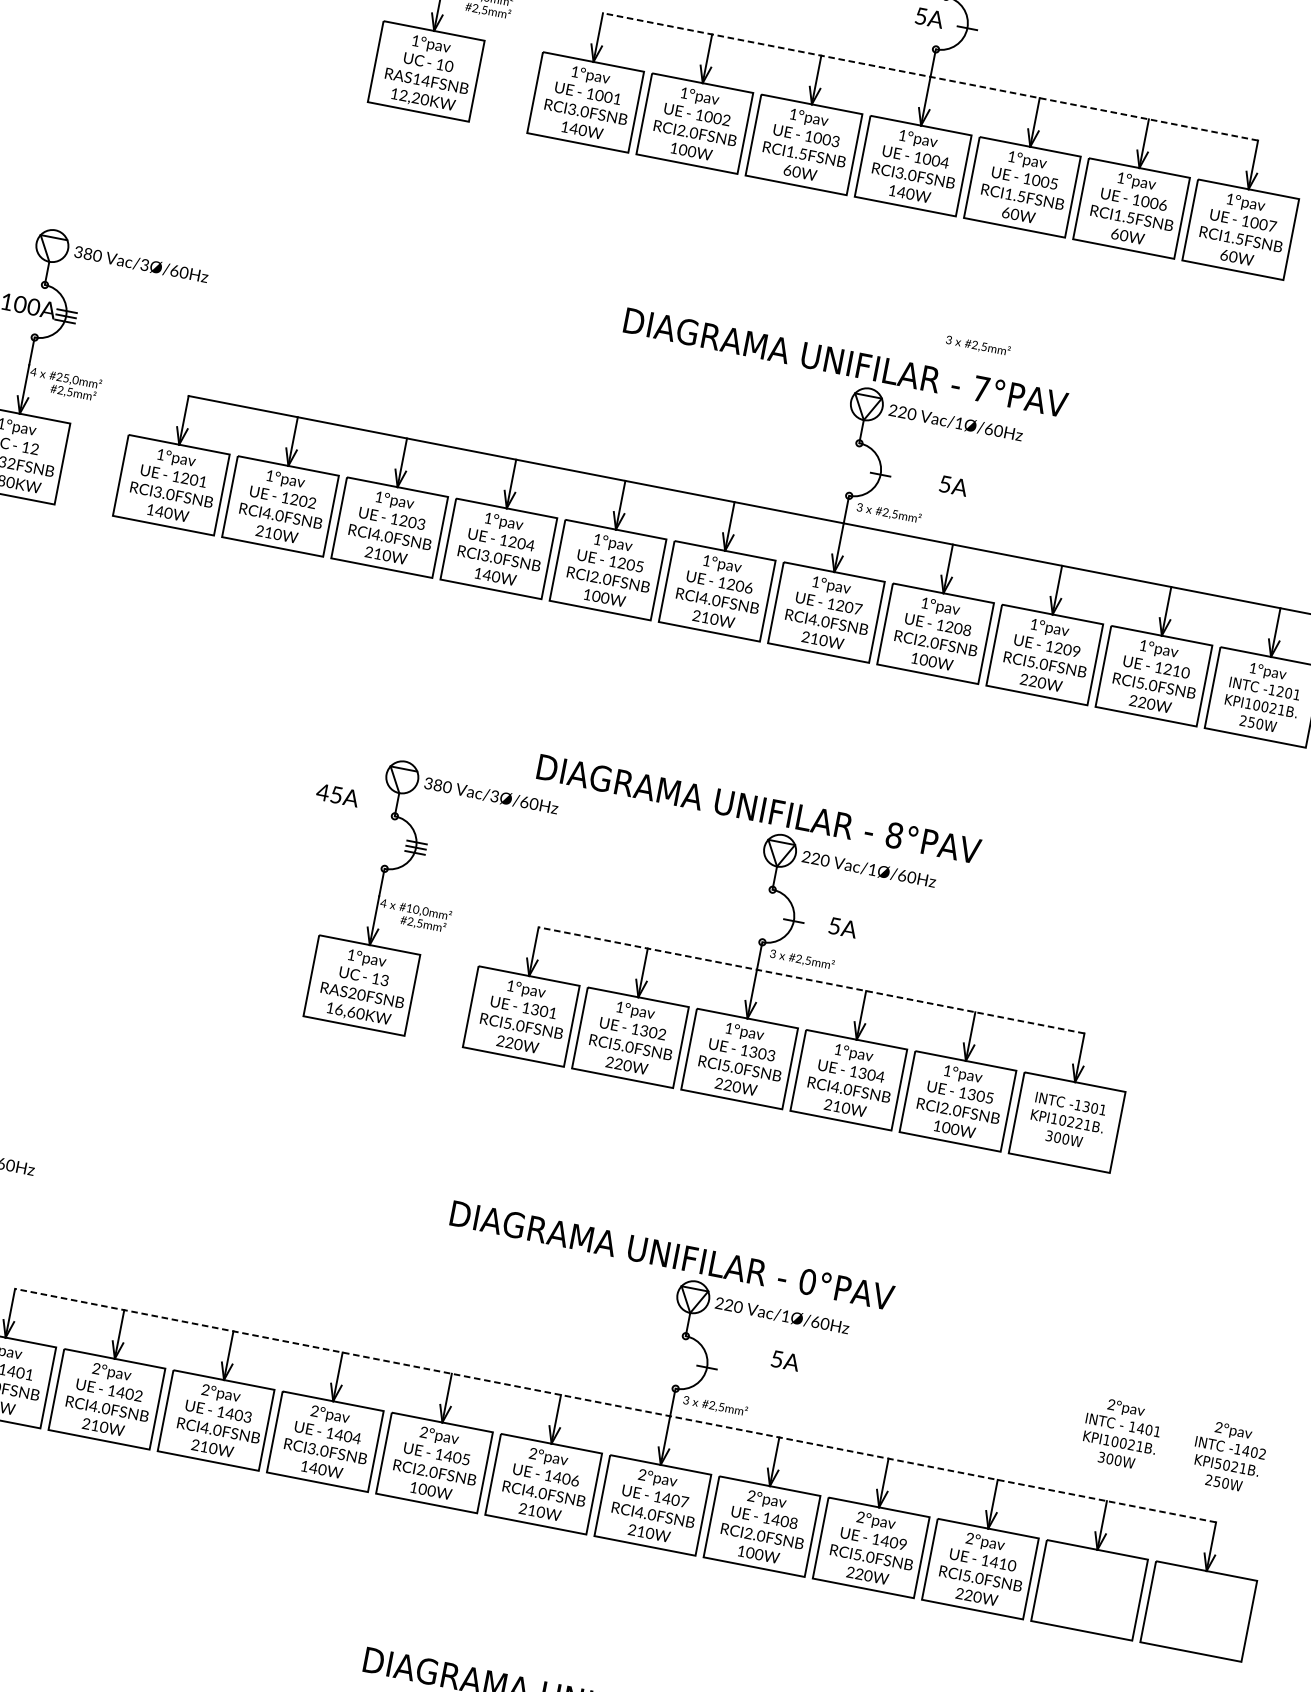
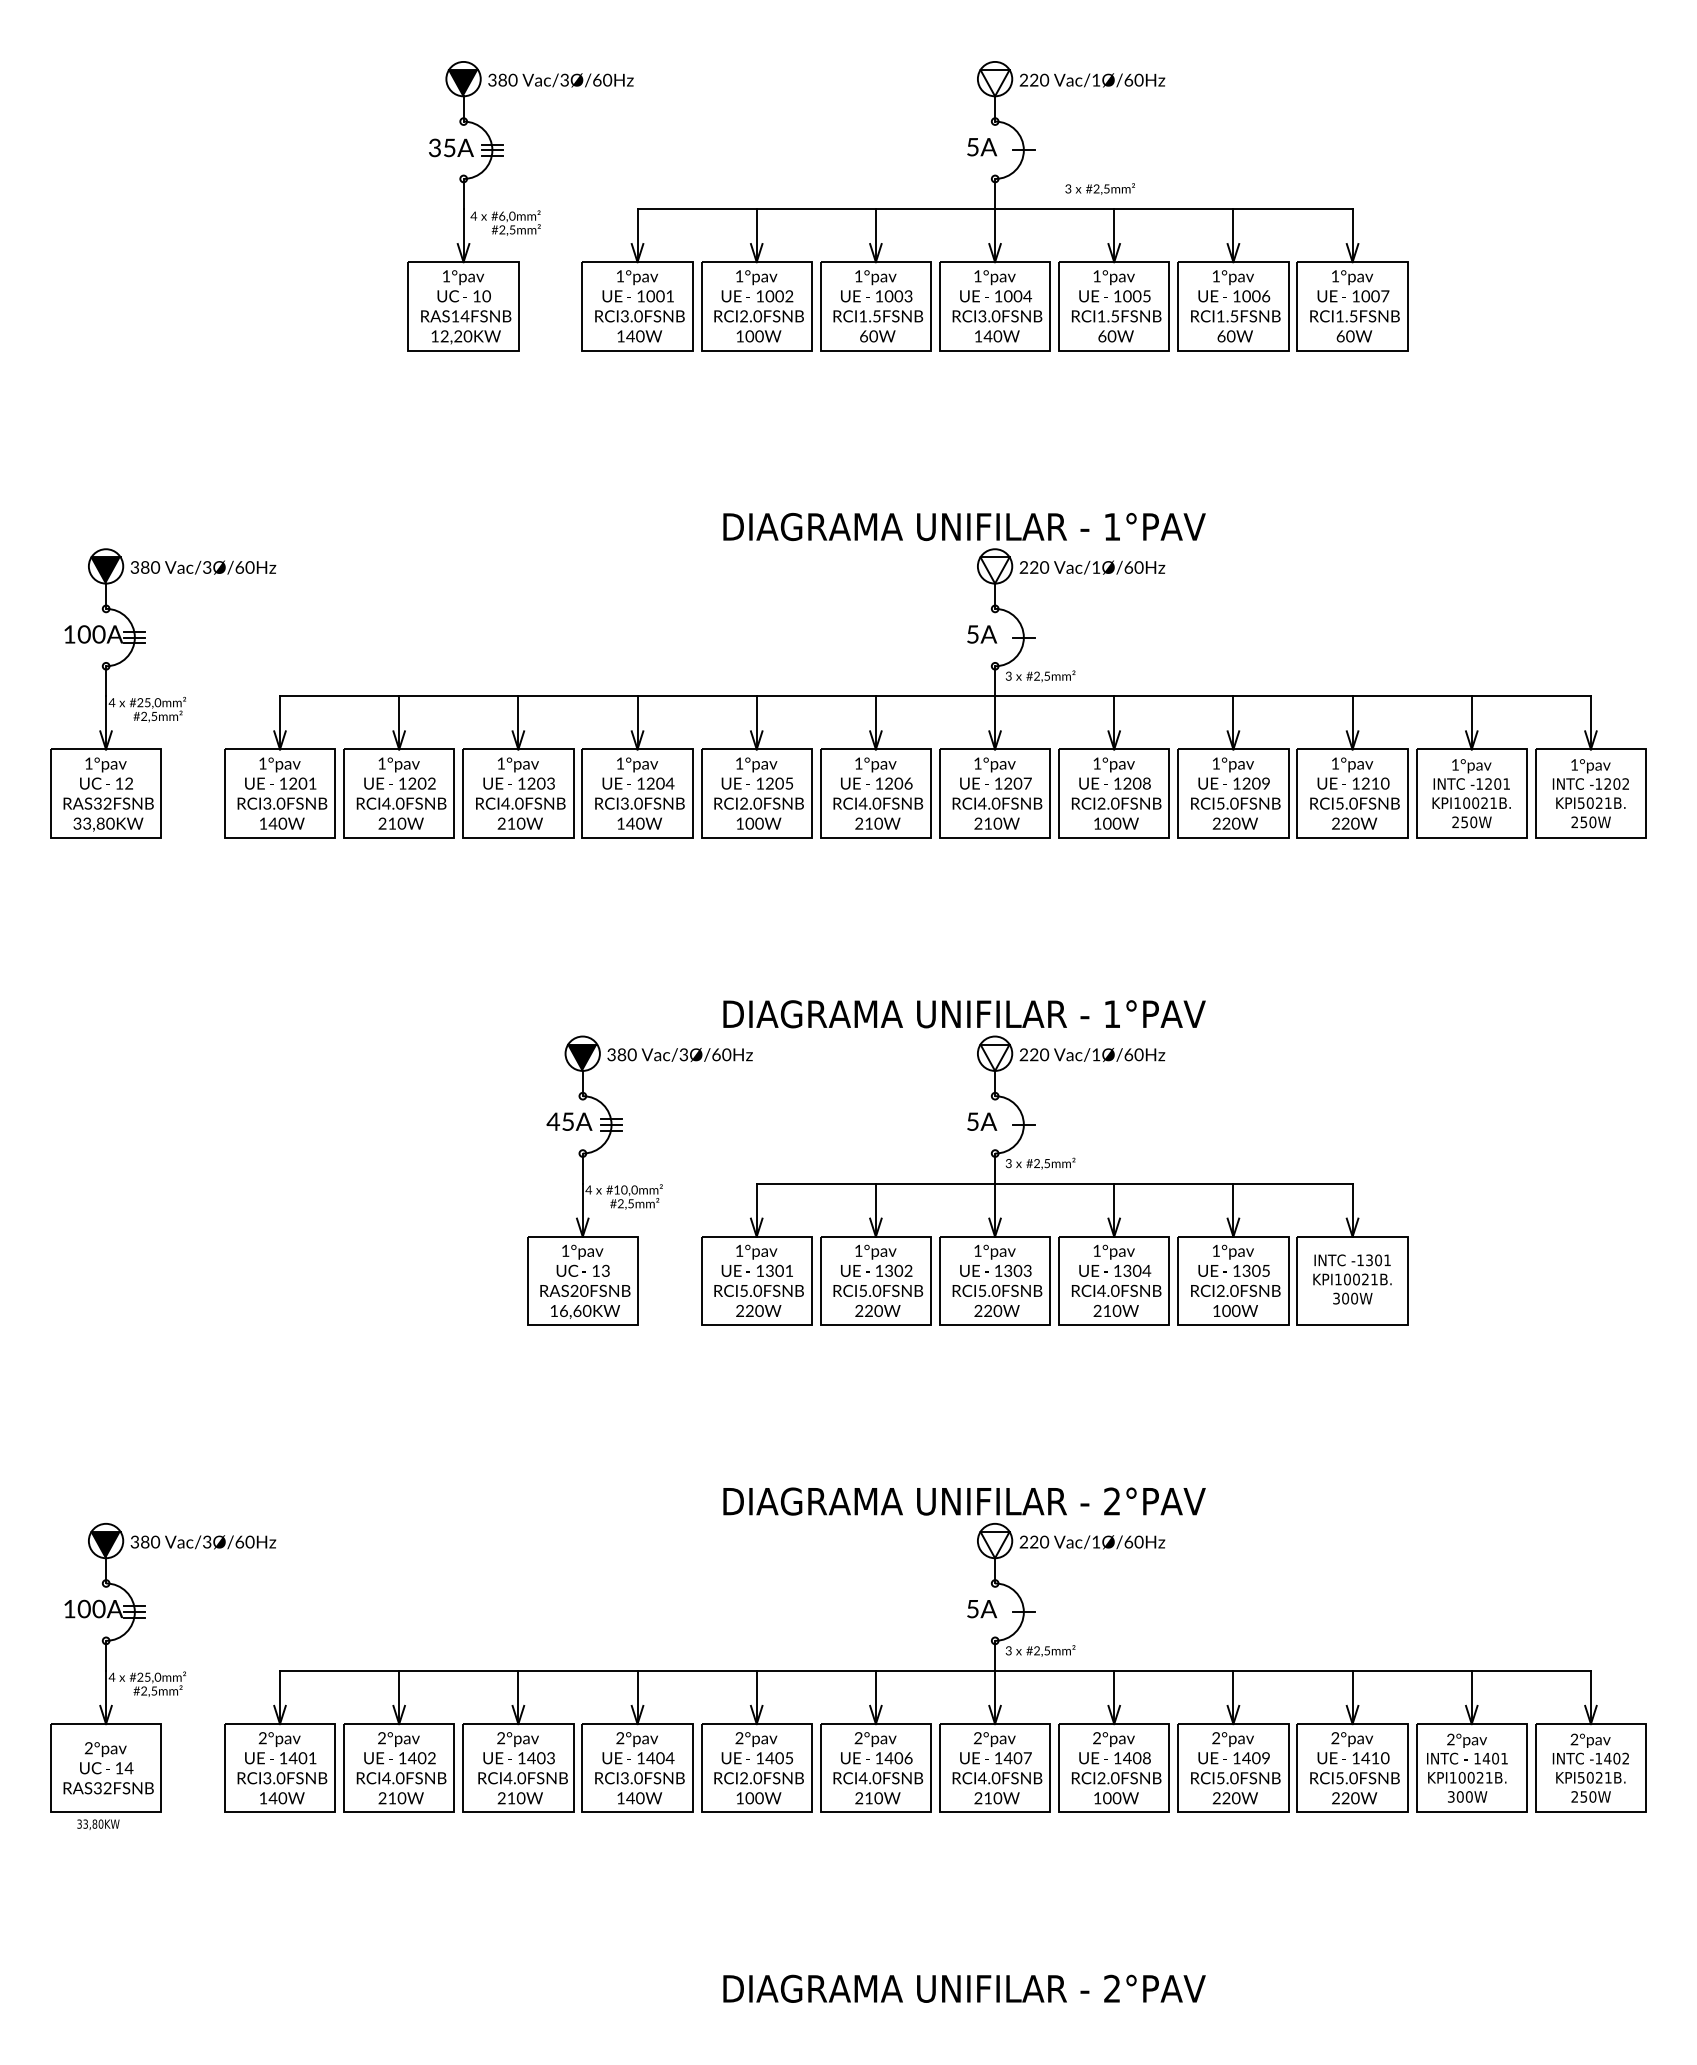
line: (931, 76) -> (995, 208), dashed -> solid
fill: (51, 249) -> (105, 570), added
text: (977, 345) -> (1099, 188), moved
text: (981, 388) -> (1112, 526), 7°PAV -> 1°PAV
text: (954, 486) -> (982, 634), moved
fill: (401, 780) -> (582, 1057), added
text: (337, 795) -> (569, 1121), moved
text: (894, 835) -> (1112, 1014), 8°PAV -> 1°PAV
text: (843, 927) -> (982, 1121), moved
line: (811, 980) -> (1054, 1183), dashed -> solid
text: (1071, 1122) -> (1356, 1279), KPI10221B. -> KPI10021B.
text: (807, 1281) -> (1112, 1501), 0°PAV -> 2°PAV
text: (785, 1361) -> (982, 1609), moved
line: (614, 1405) -> (934, 1670), dashed -> solid
text: (1121, 1433) -> (1467, 1767), moved
text: (1228, 1455) -> (1590, 1767), moved

